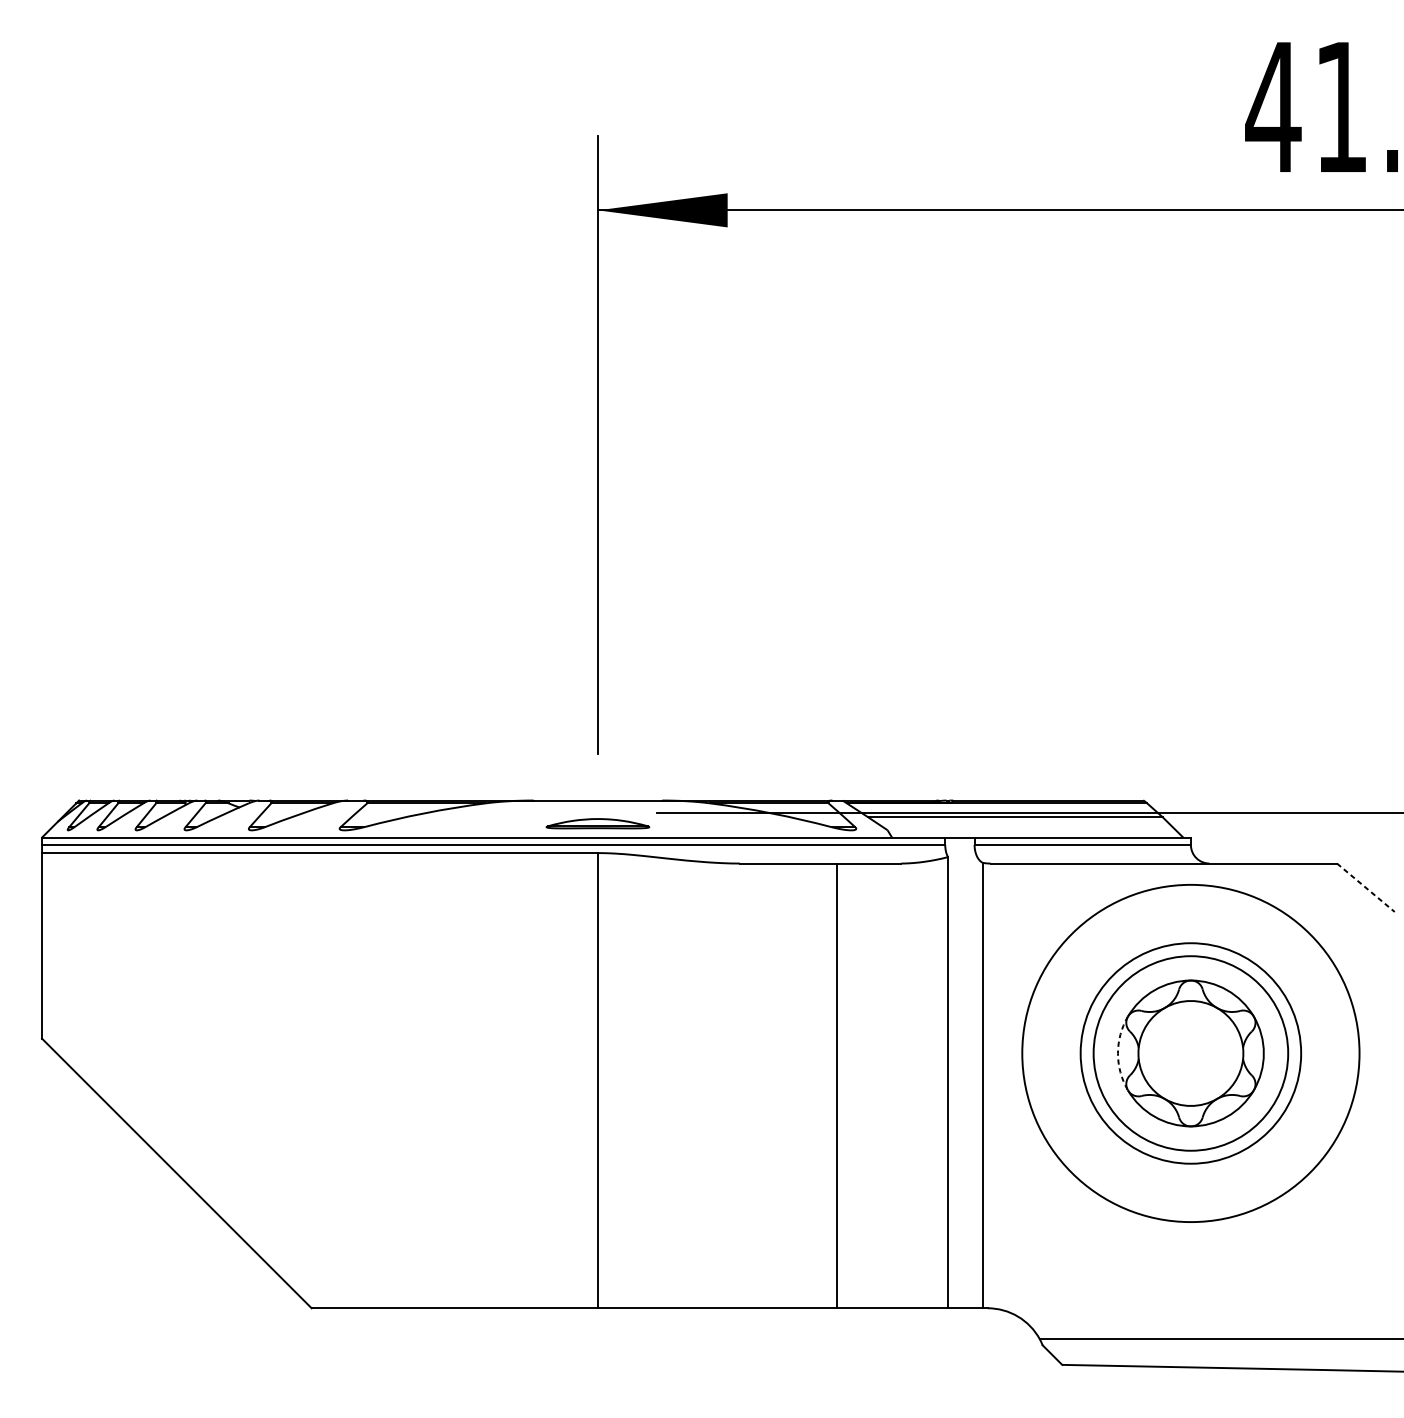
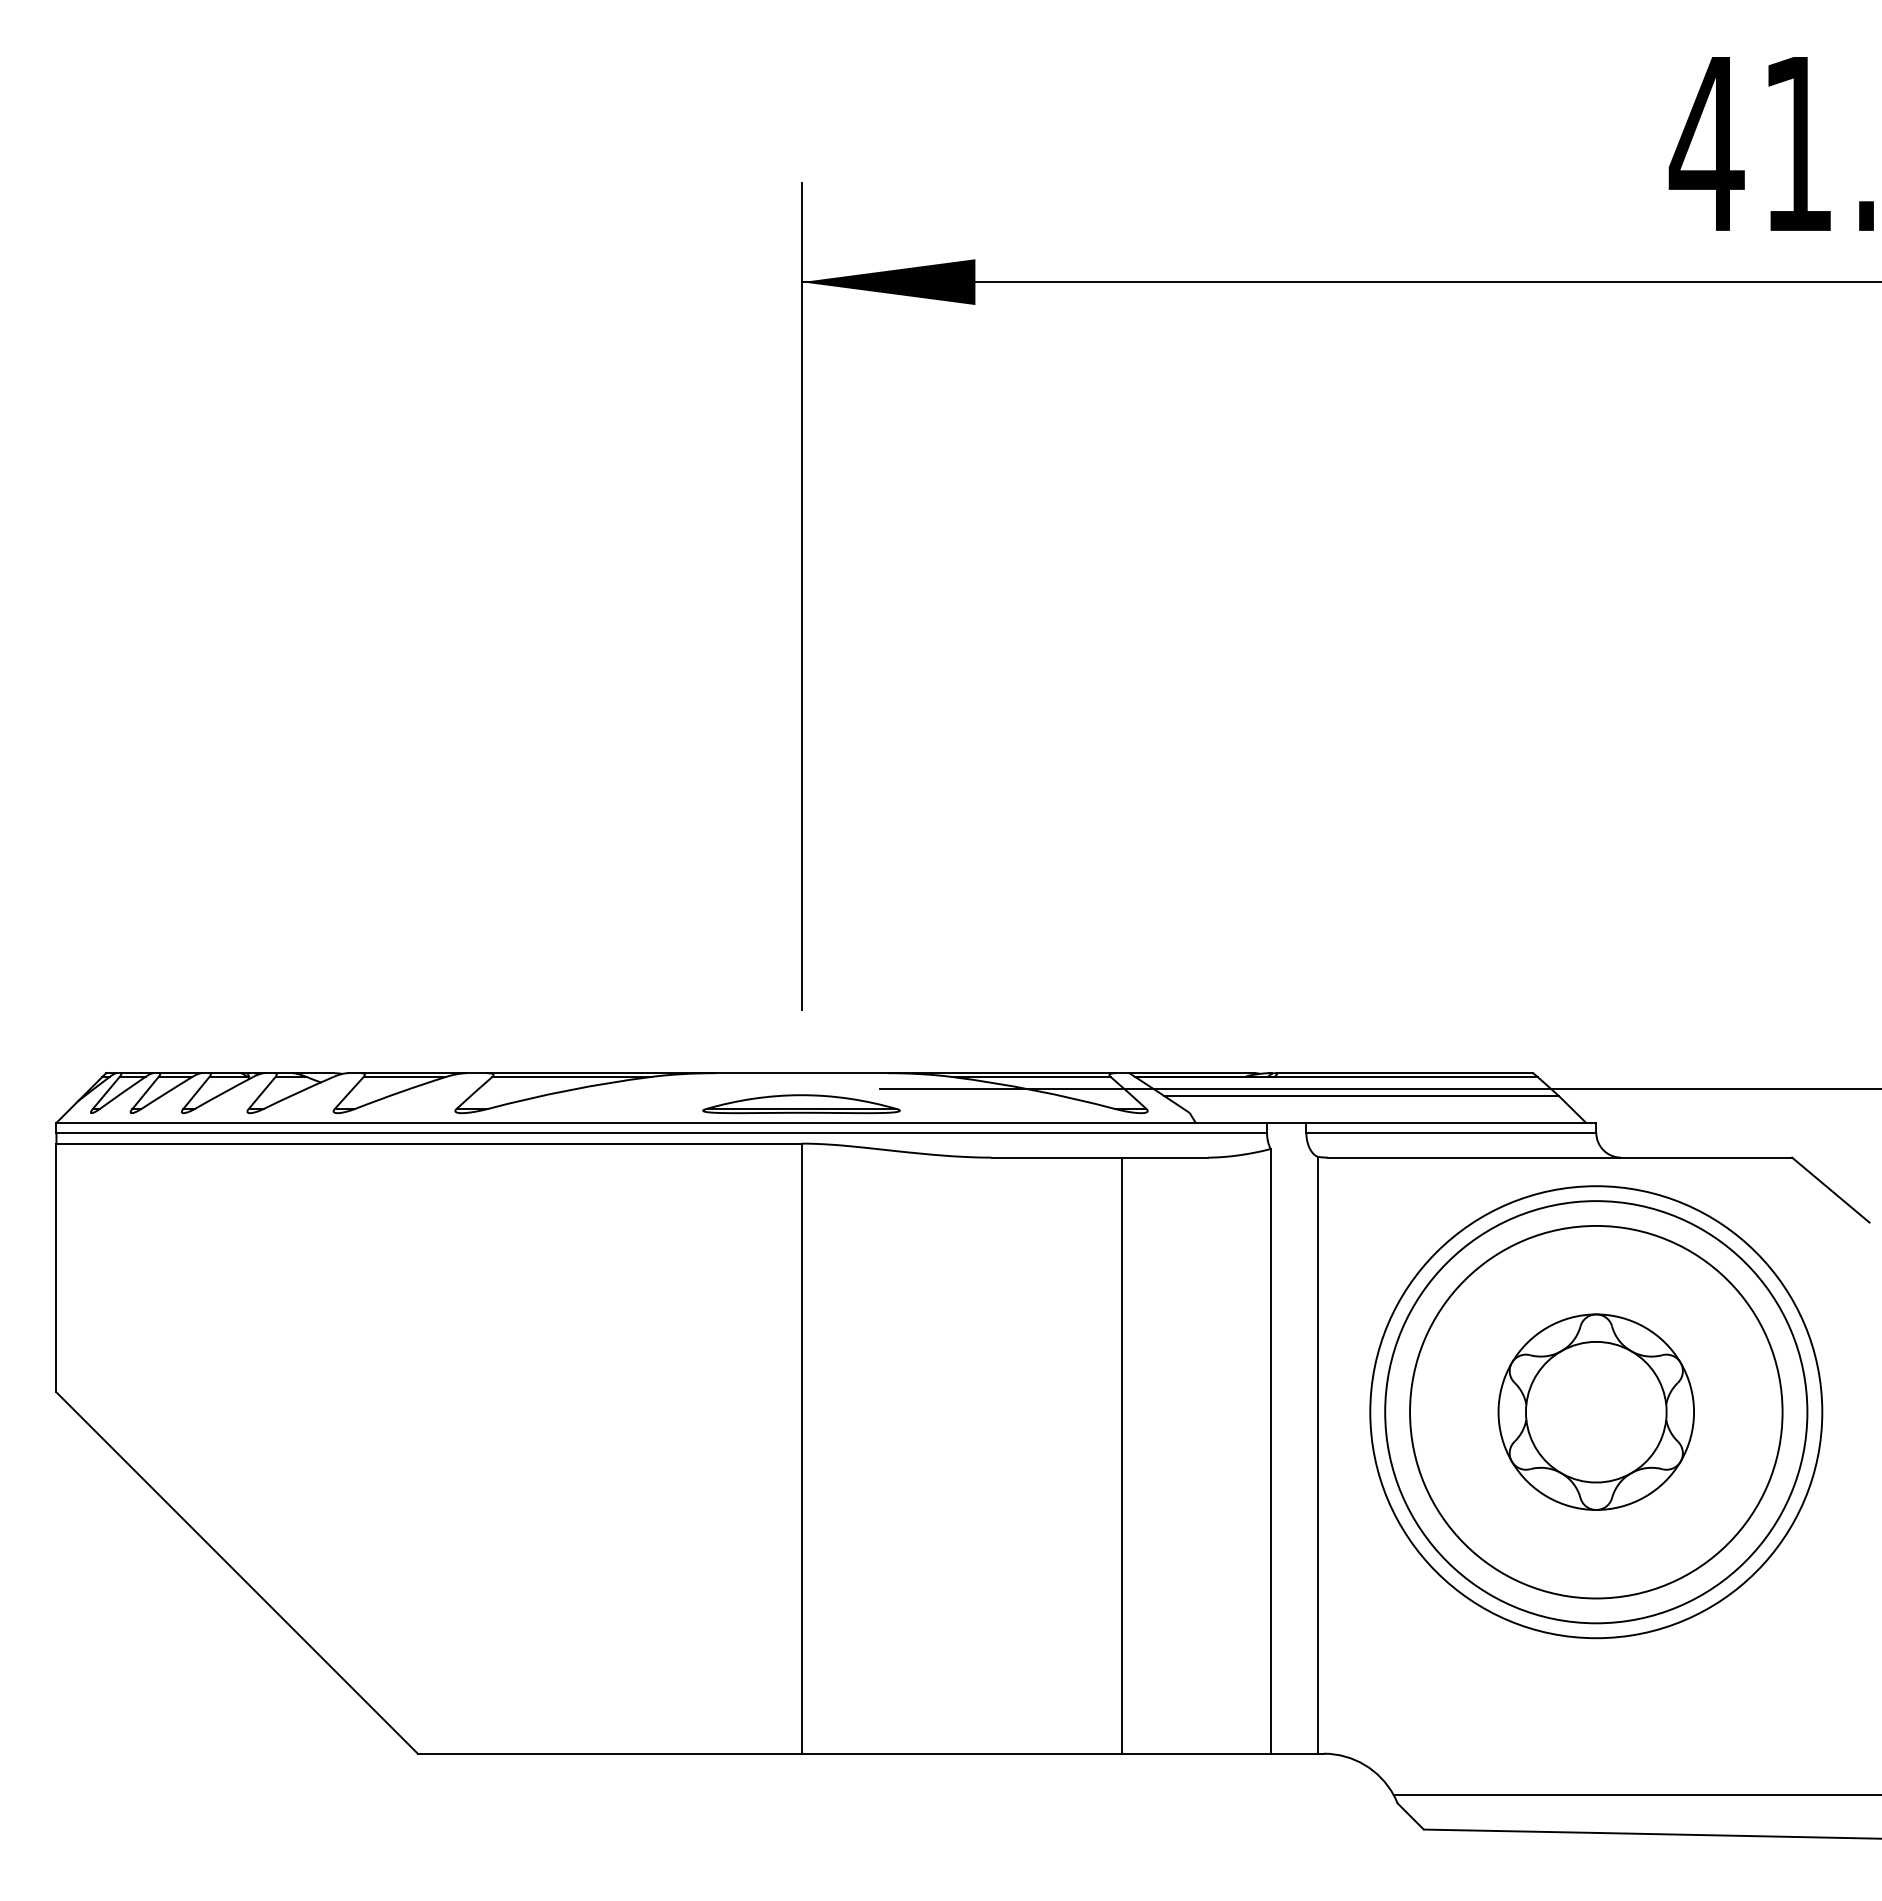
part: (597, 823) -> (801, 1104), size x1.43
line: (1365, 888) -> (1830, 1190), dashed -> solid
circle: (1191, 1052) -> (1596, 1411), size x1.43
arc: (1117, 1053) -> (1498, 1412), dashed -> solid
circle: (1191, 1053) -> (1596, 1412), size x1.43

